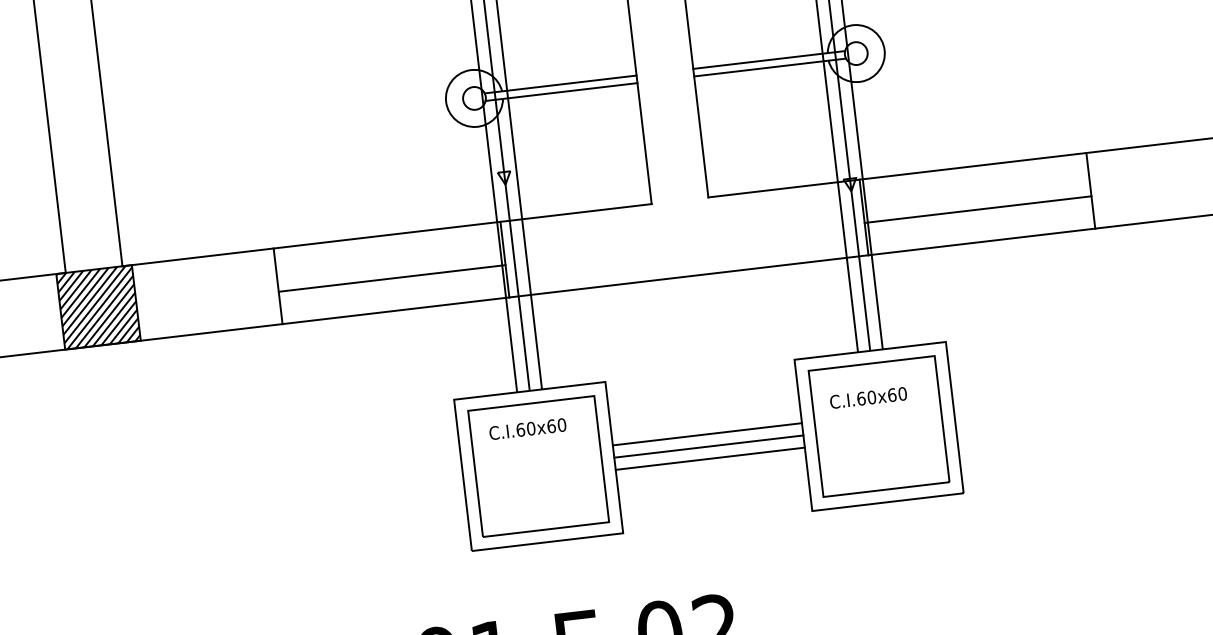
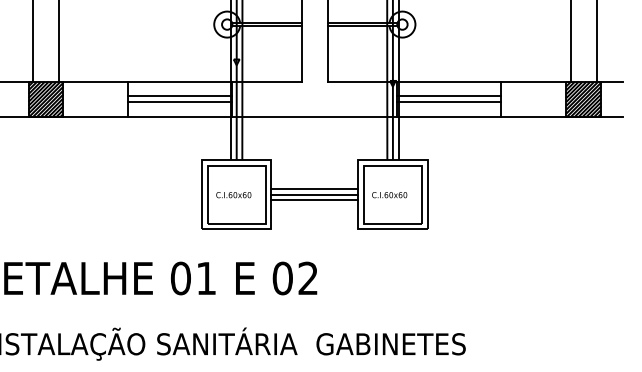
line: (977, 198) -> (449, 96), added
line: (391, 267) -> (180, 96), added
text: (868, 398) -> (389, 195), moved
text: (527, 430) -> (233, 195), moved

